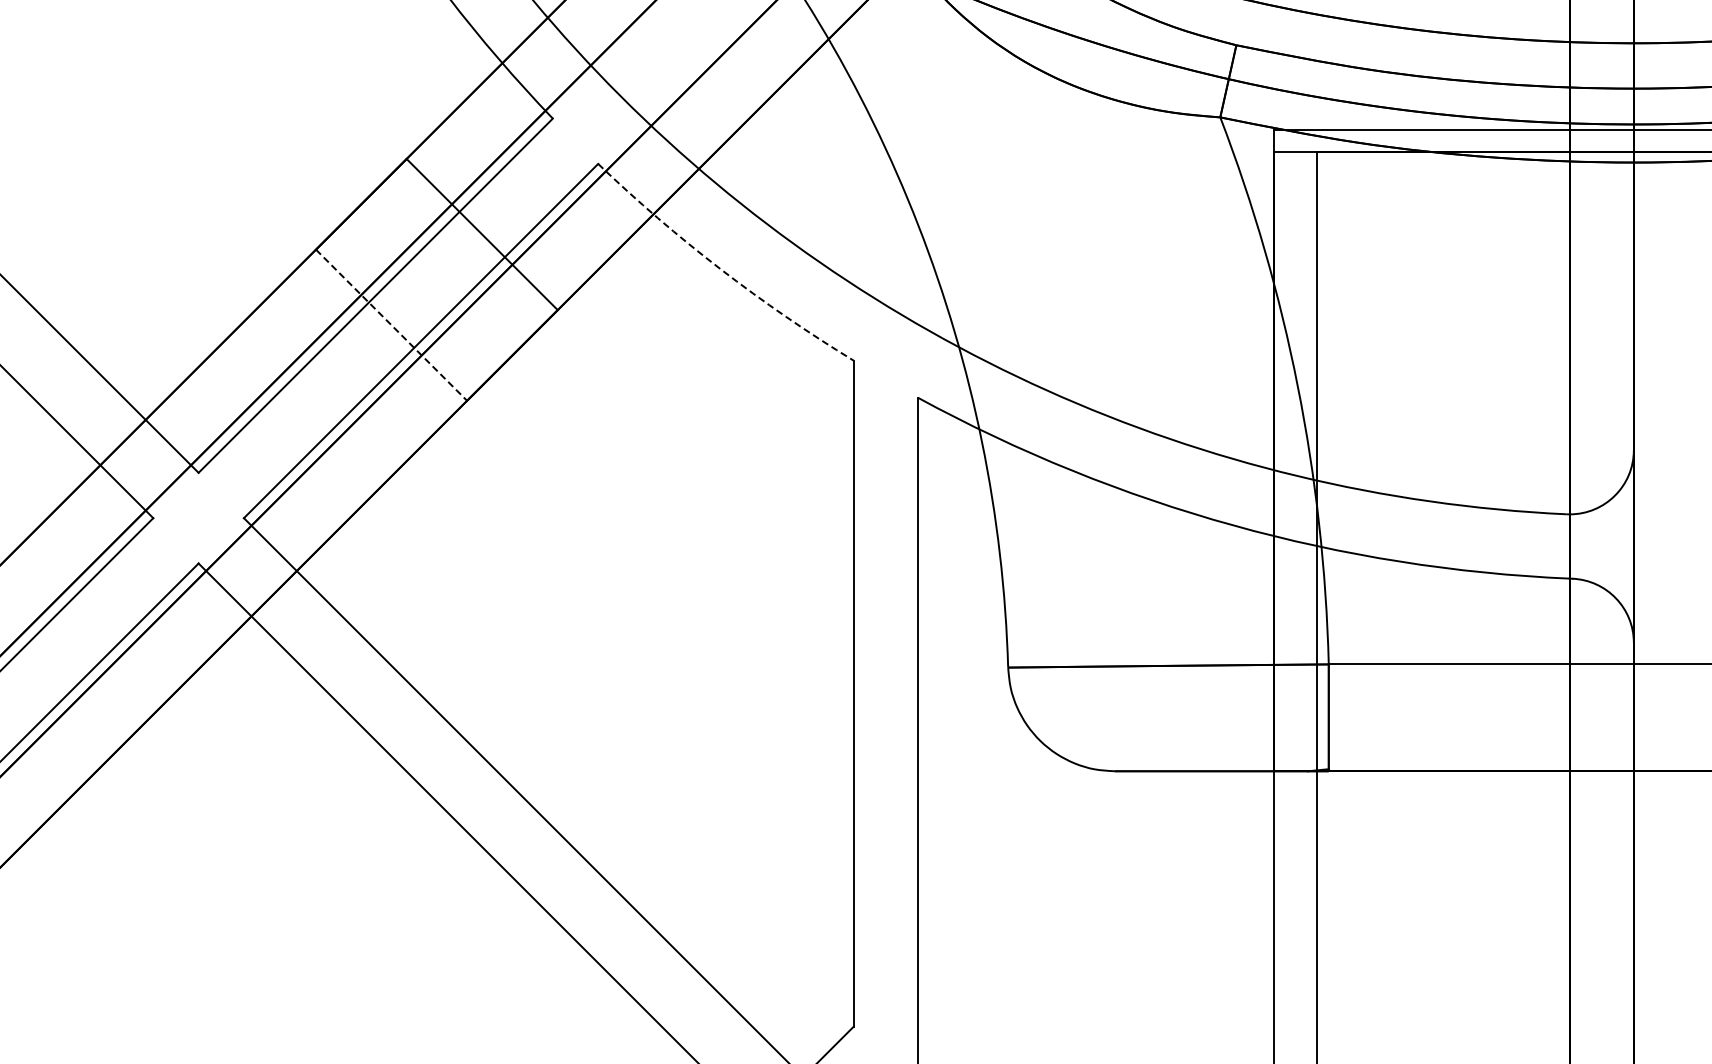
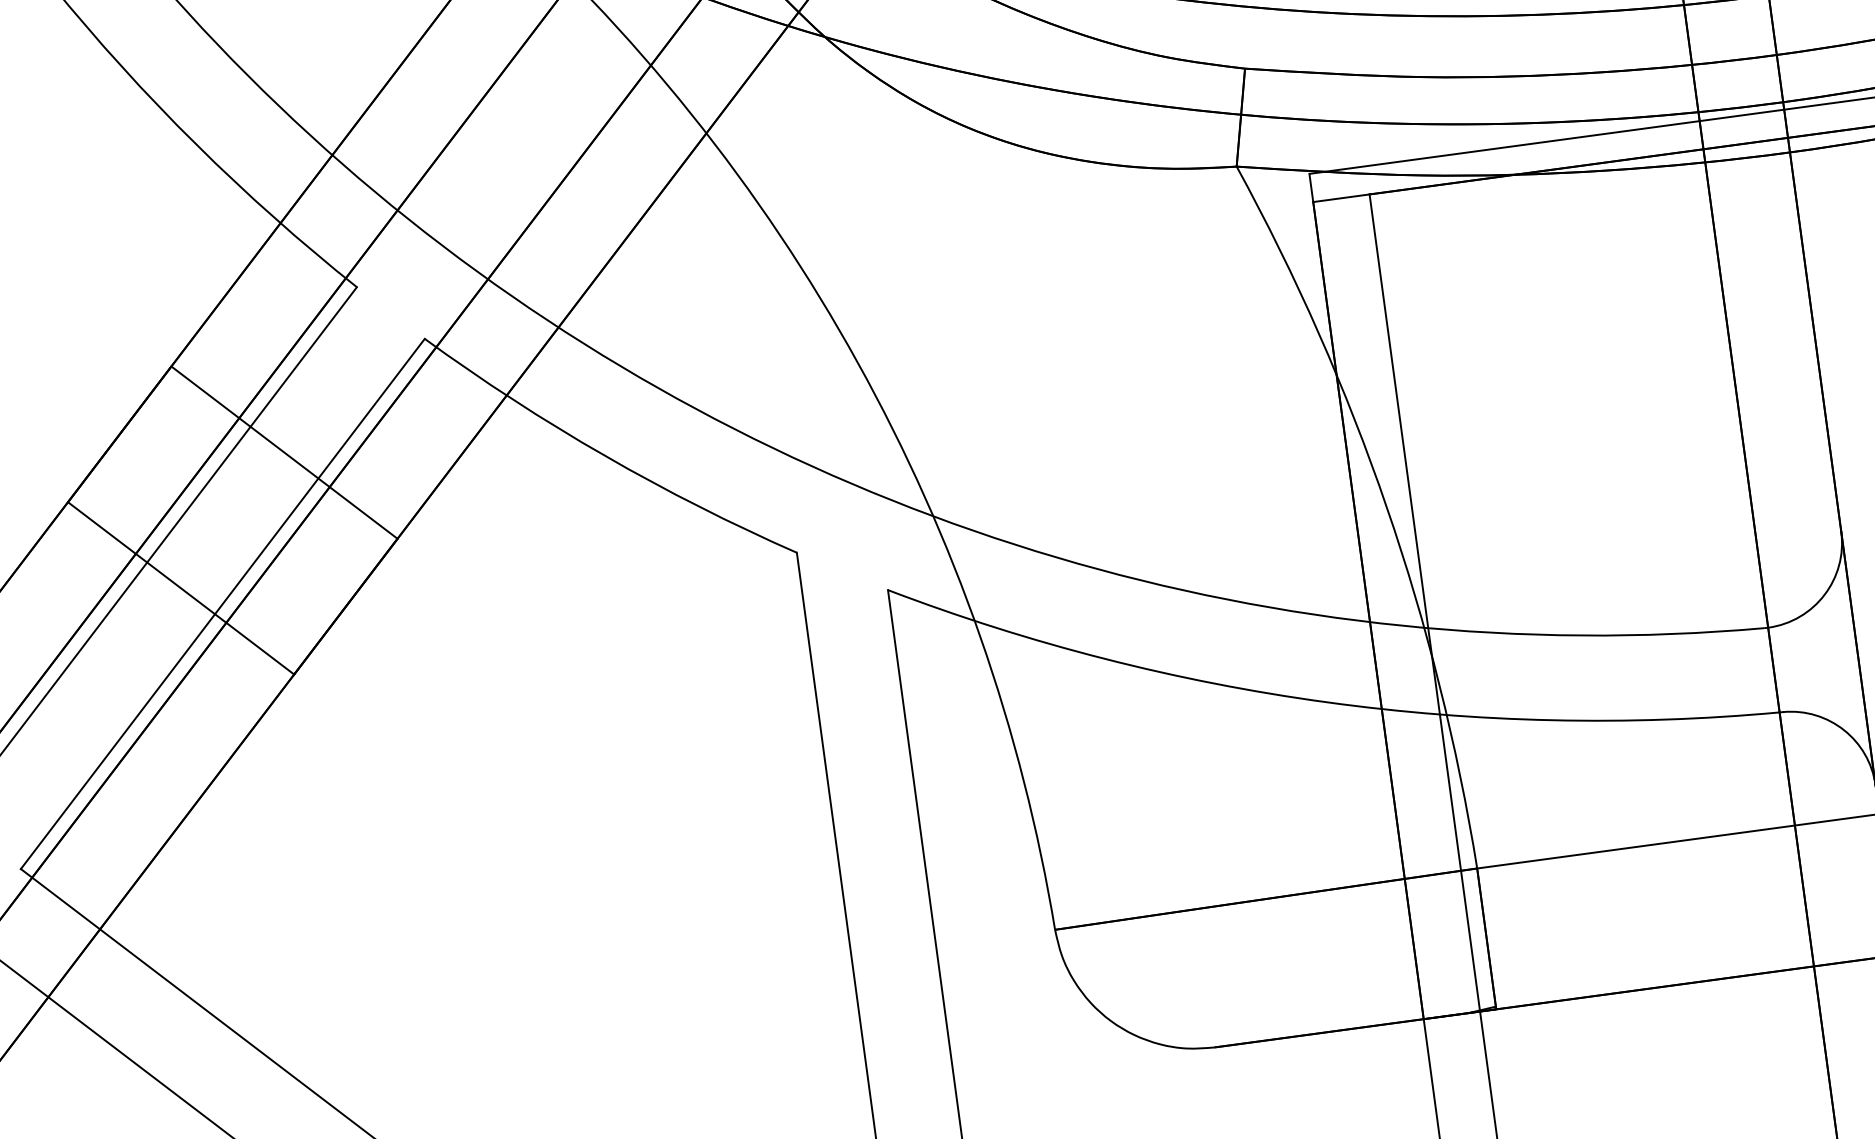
arc: (720, 269) -> (604, 456), dashed -> solid
line: (391, 325) -> (181, 588), dashed -> solid

